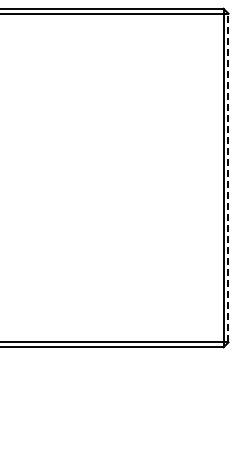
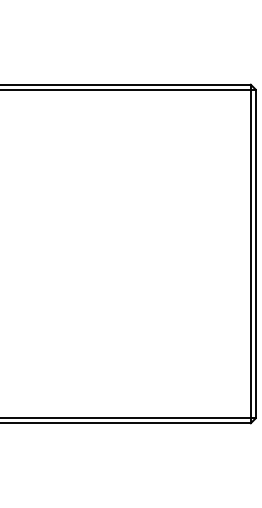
line: (228, 177) -> (255, 253), dashed -> solid

